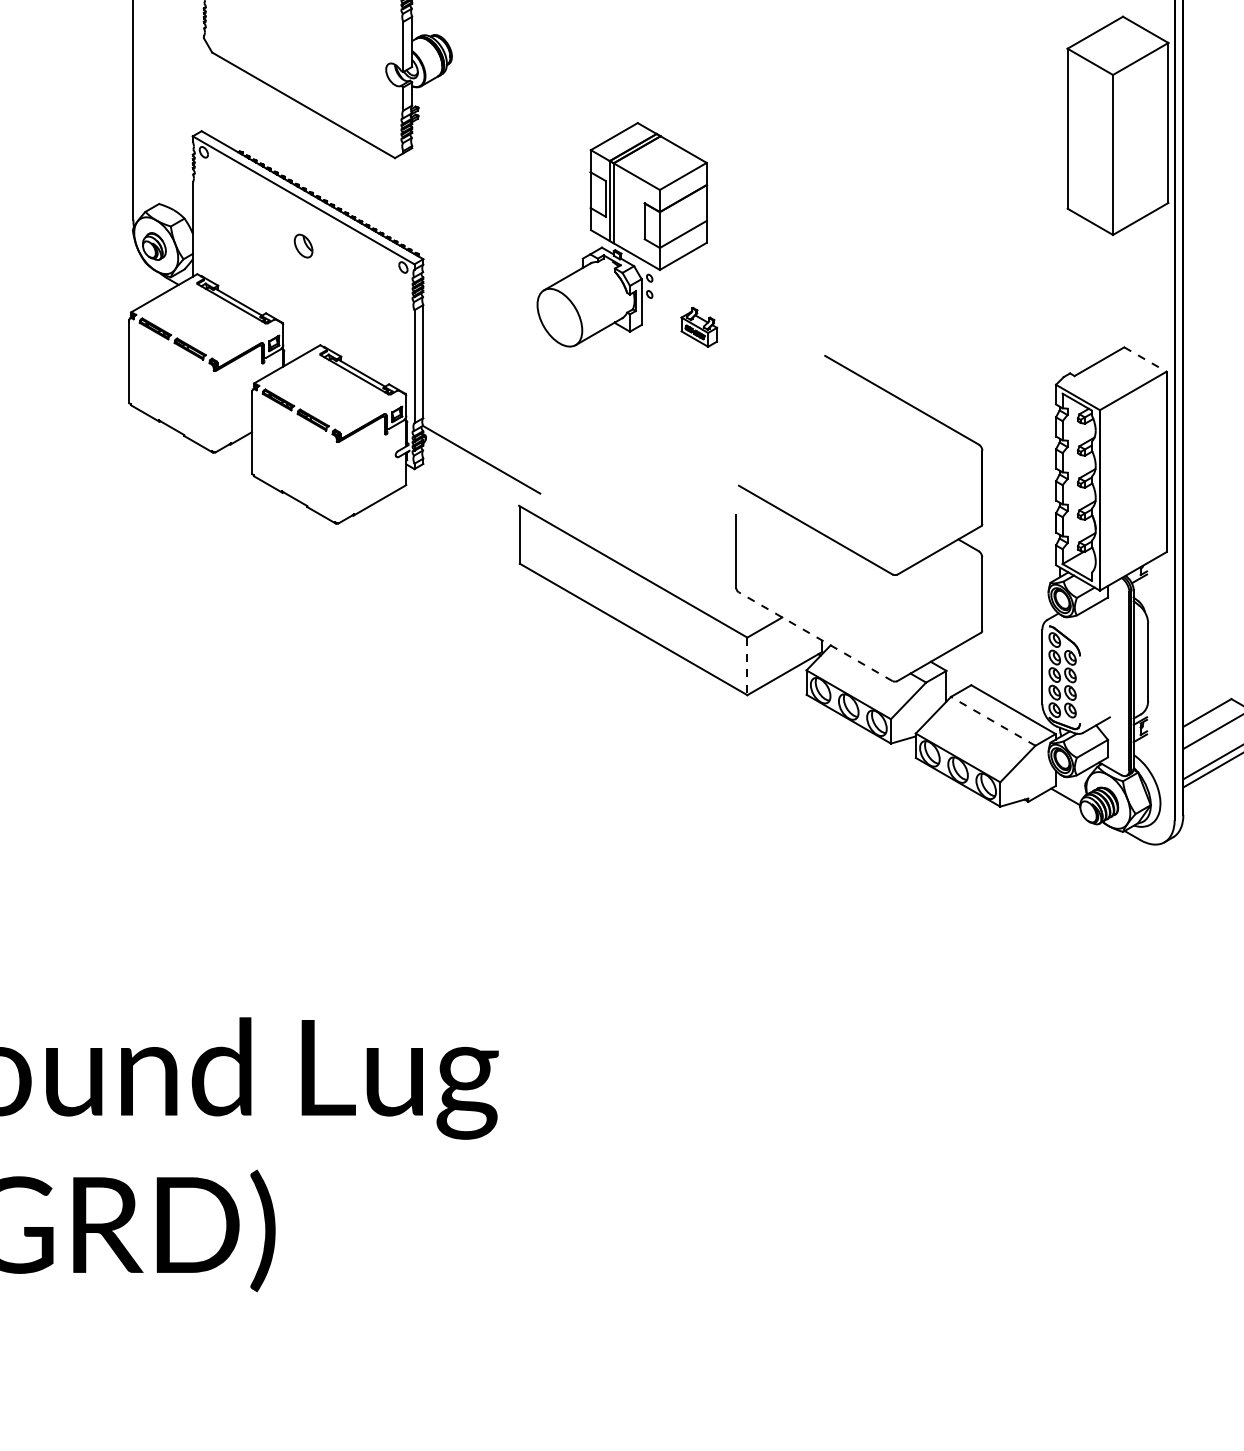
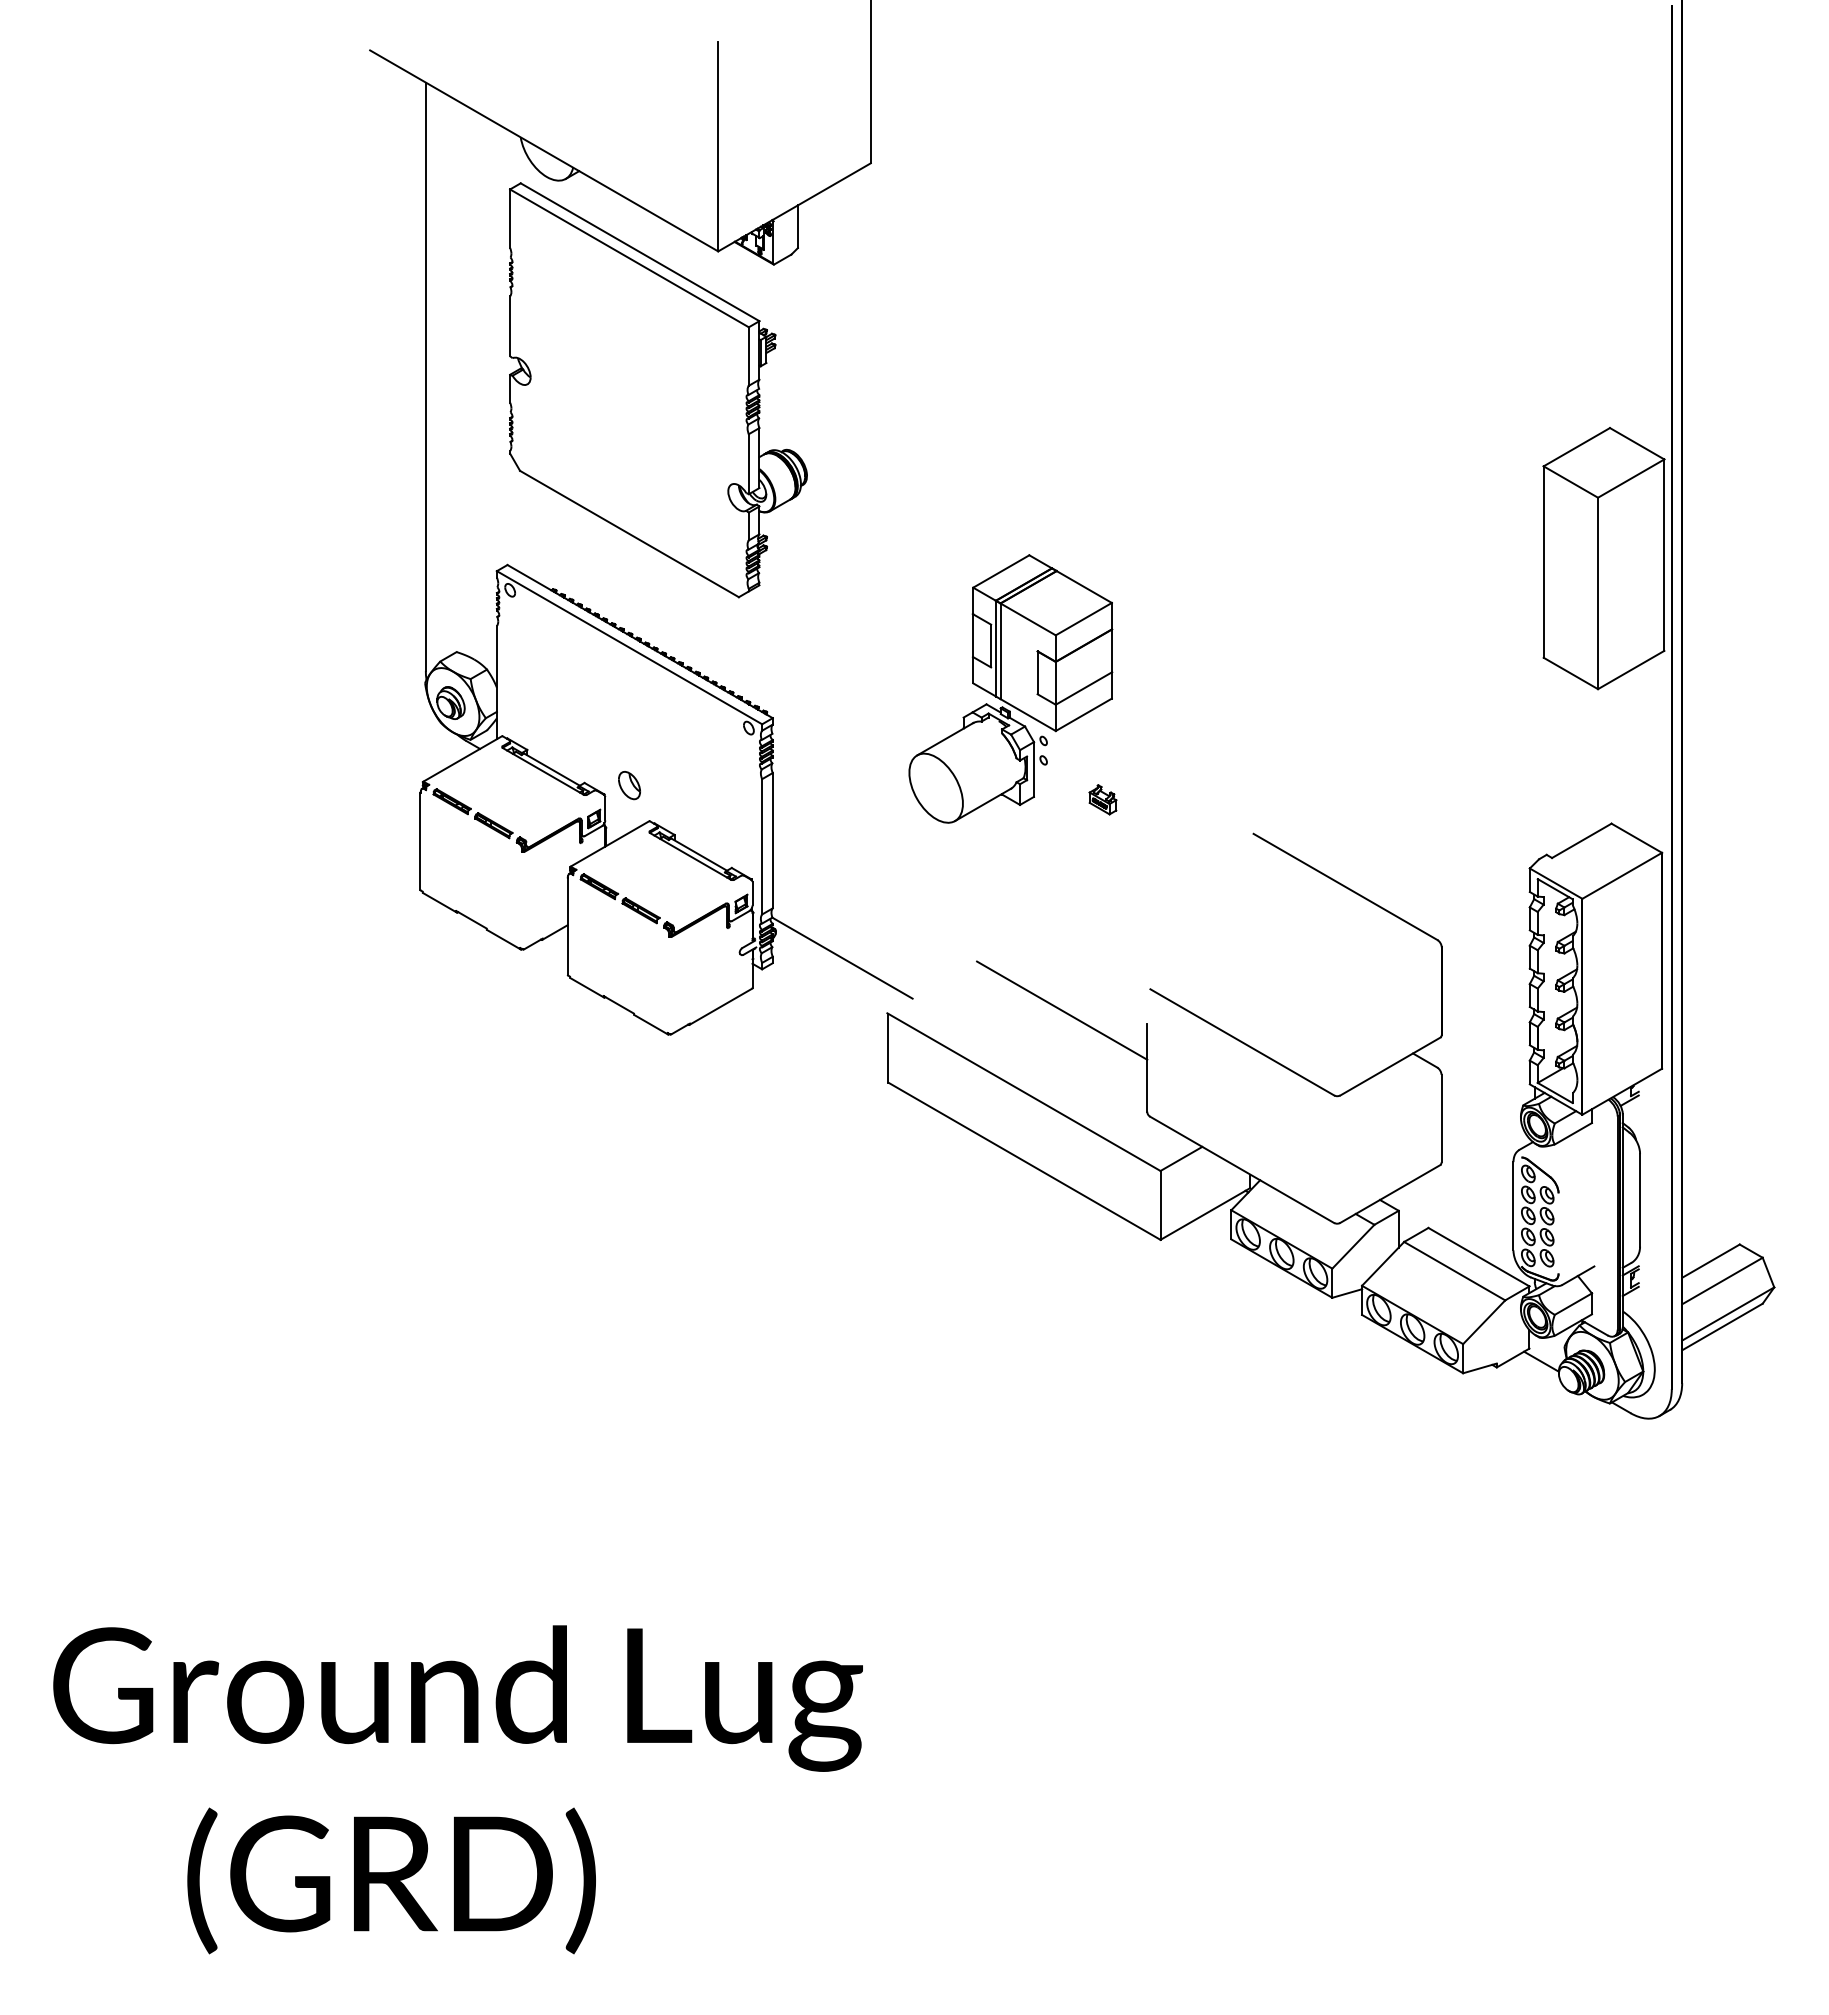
part: (303, 246) -> (629, 785), moved
part: (698, 327) -> (1102, 799), size x0.62
line: (1146, 359) -> (1637, 838), dashed -> solid
line: (665, 503) -> (1062, 1010), added
line: (815, 636) -> (1241, 1169), dashed -> solid
line: (747, 666) -> (1160, 1205), dashed -> solid
line: (993, 720) -> (1454, 1270), dashed -> solid

